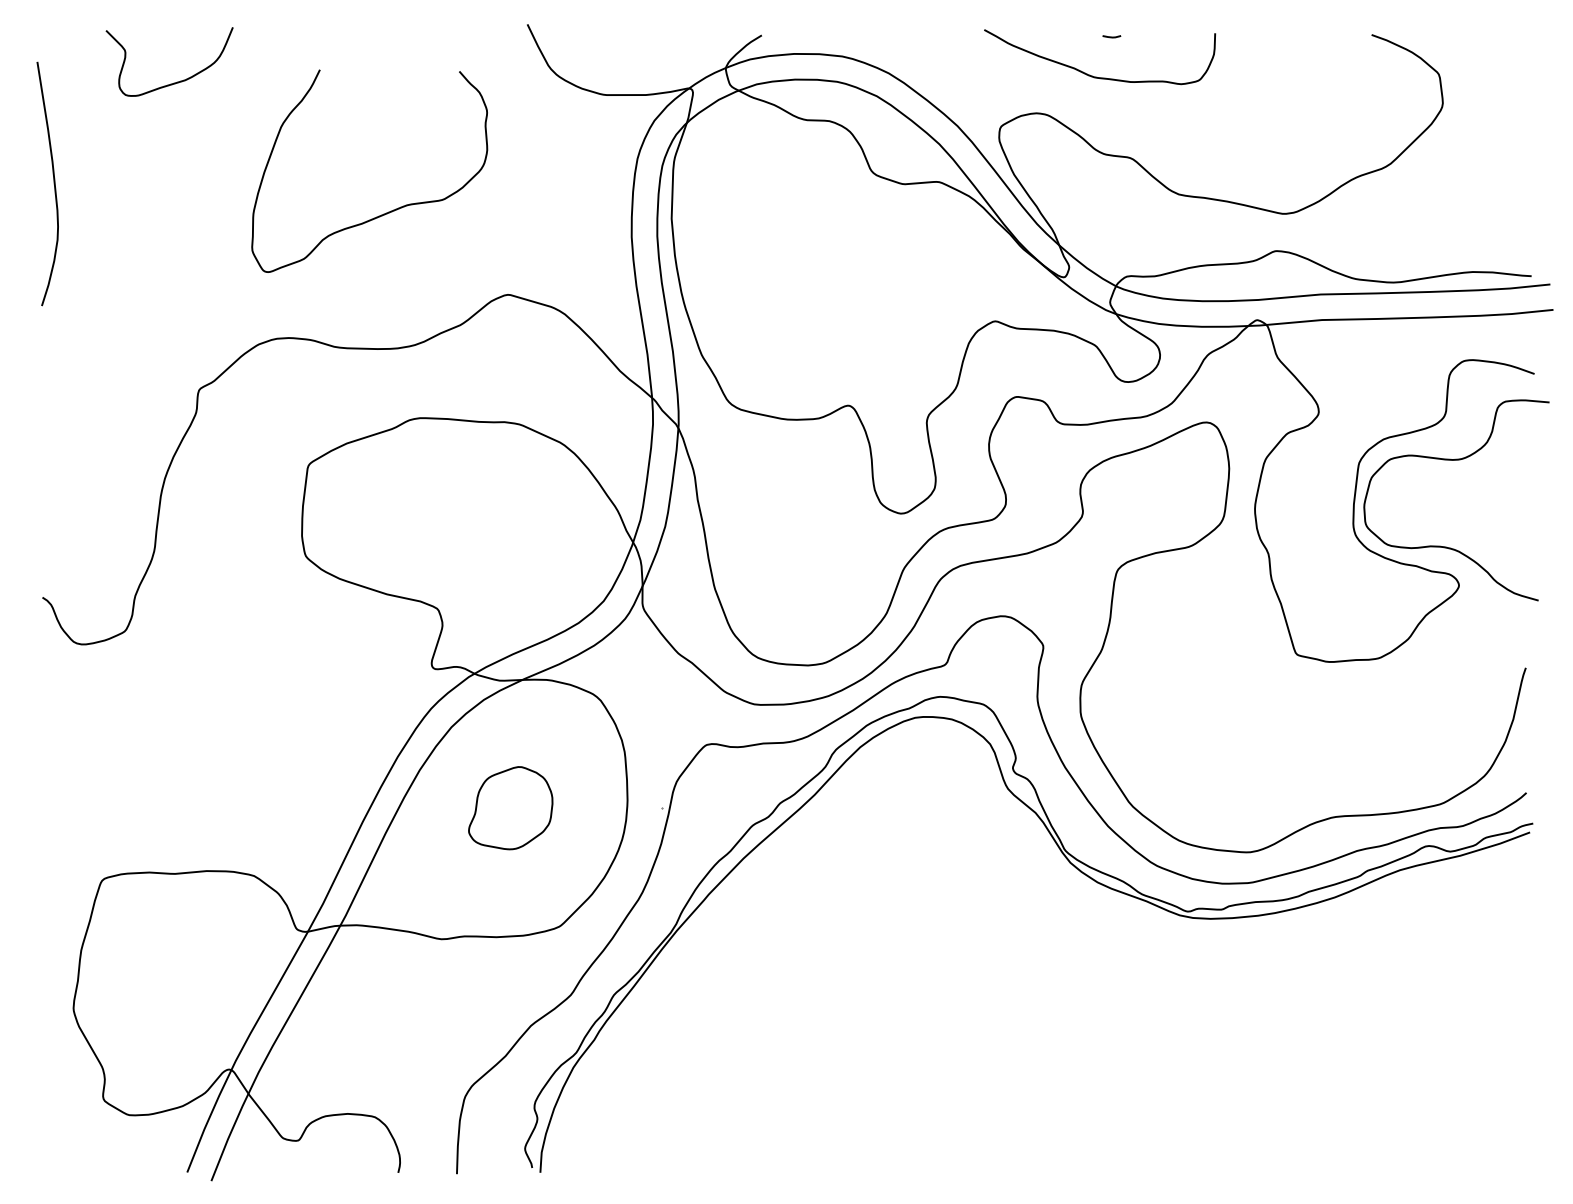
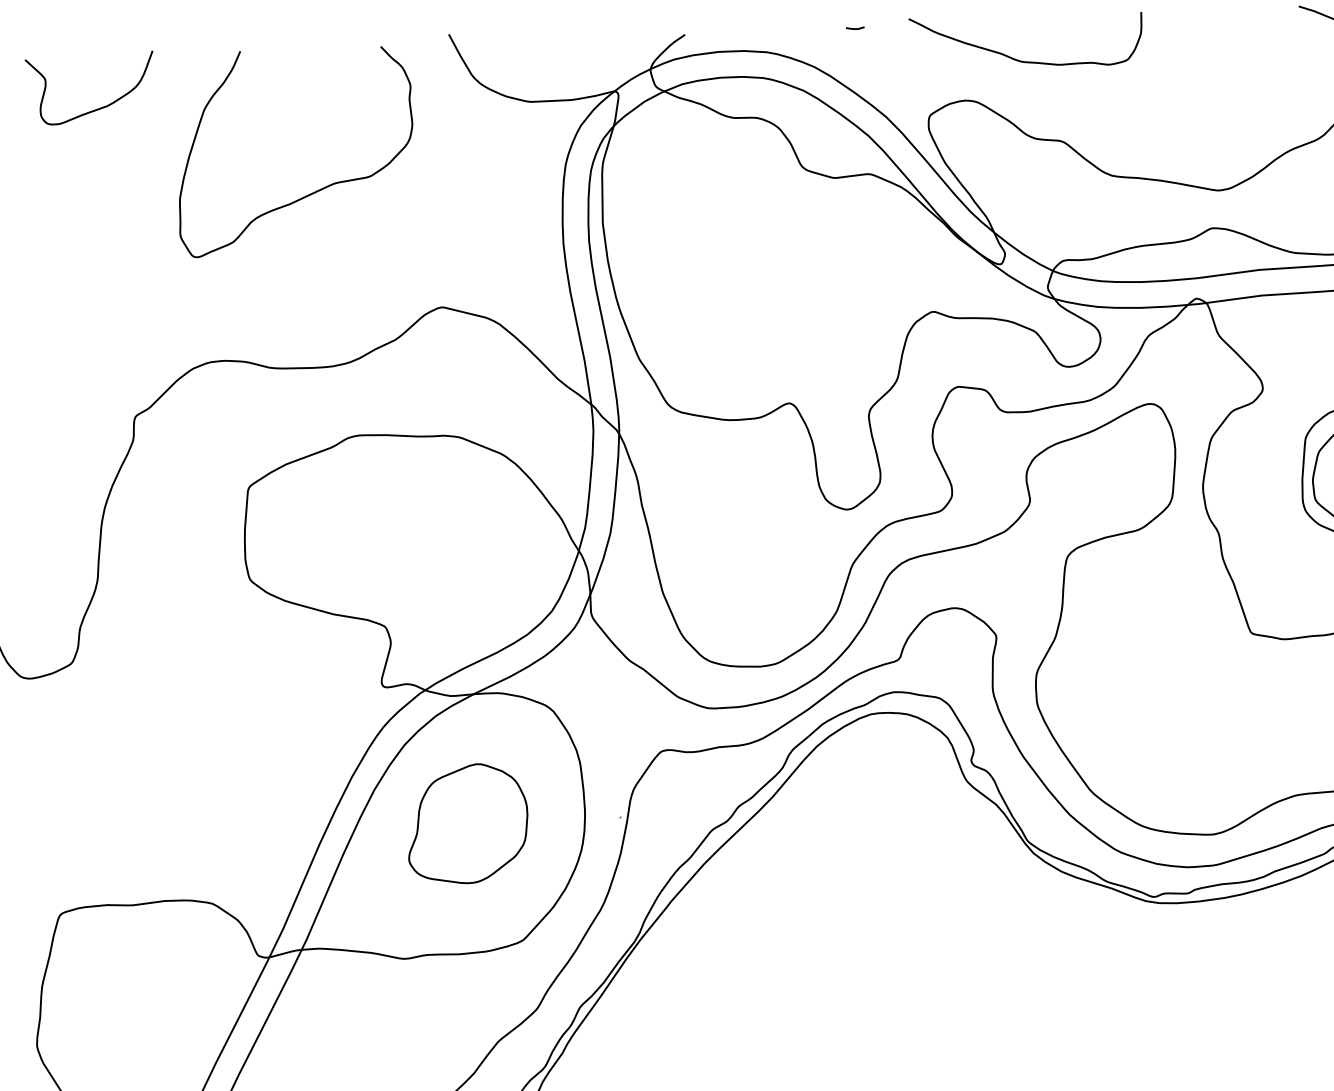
line: (1111, 36) -> (854, 28), moved
curve: (388, 211) -> (315, 190), moved
part: (510, 807) -> (467, 823), size x1.43

